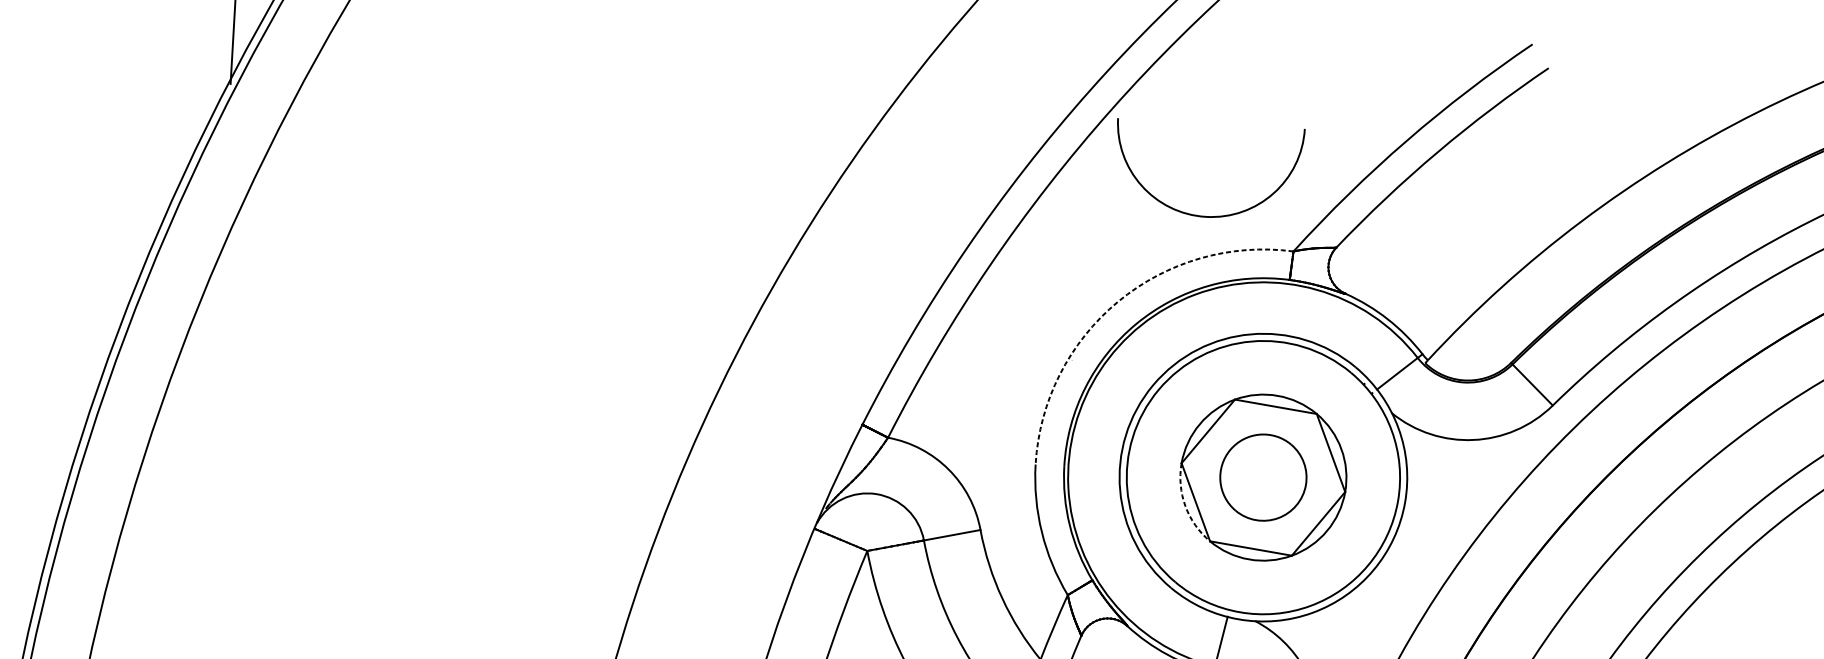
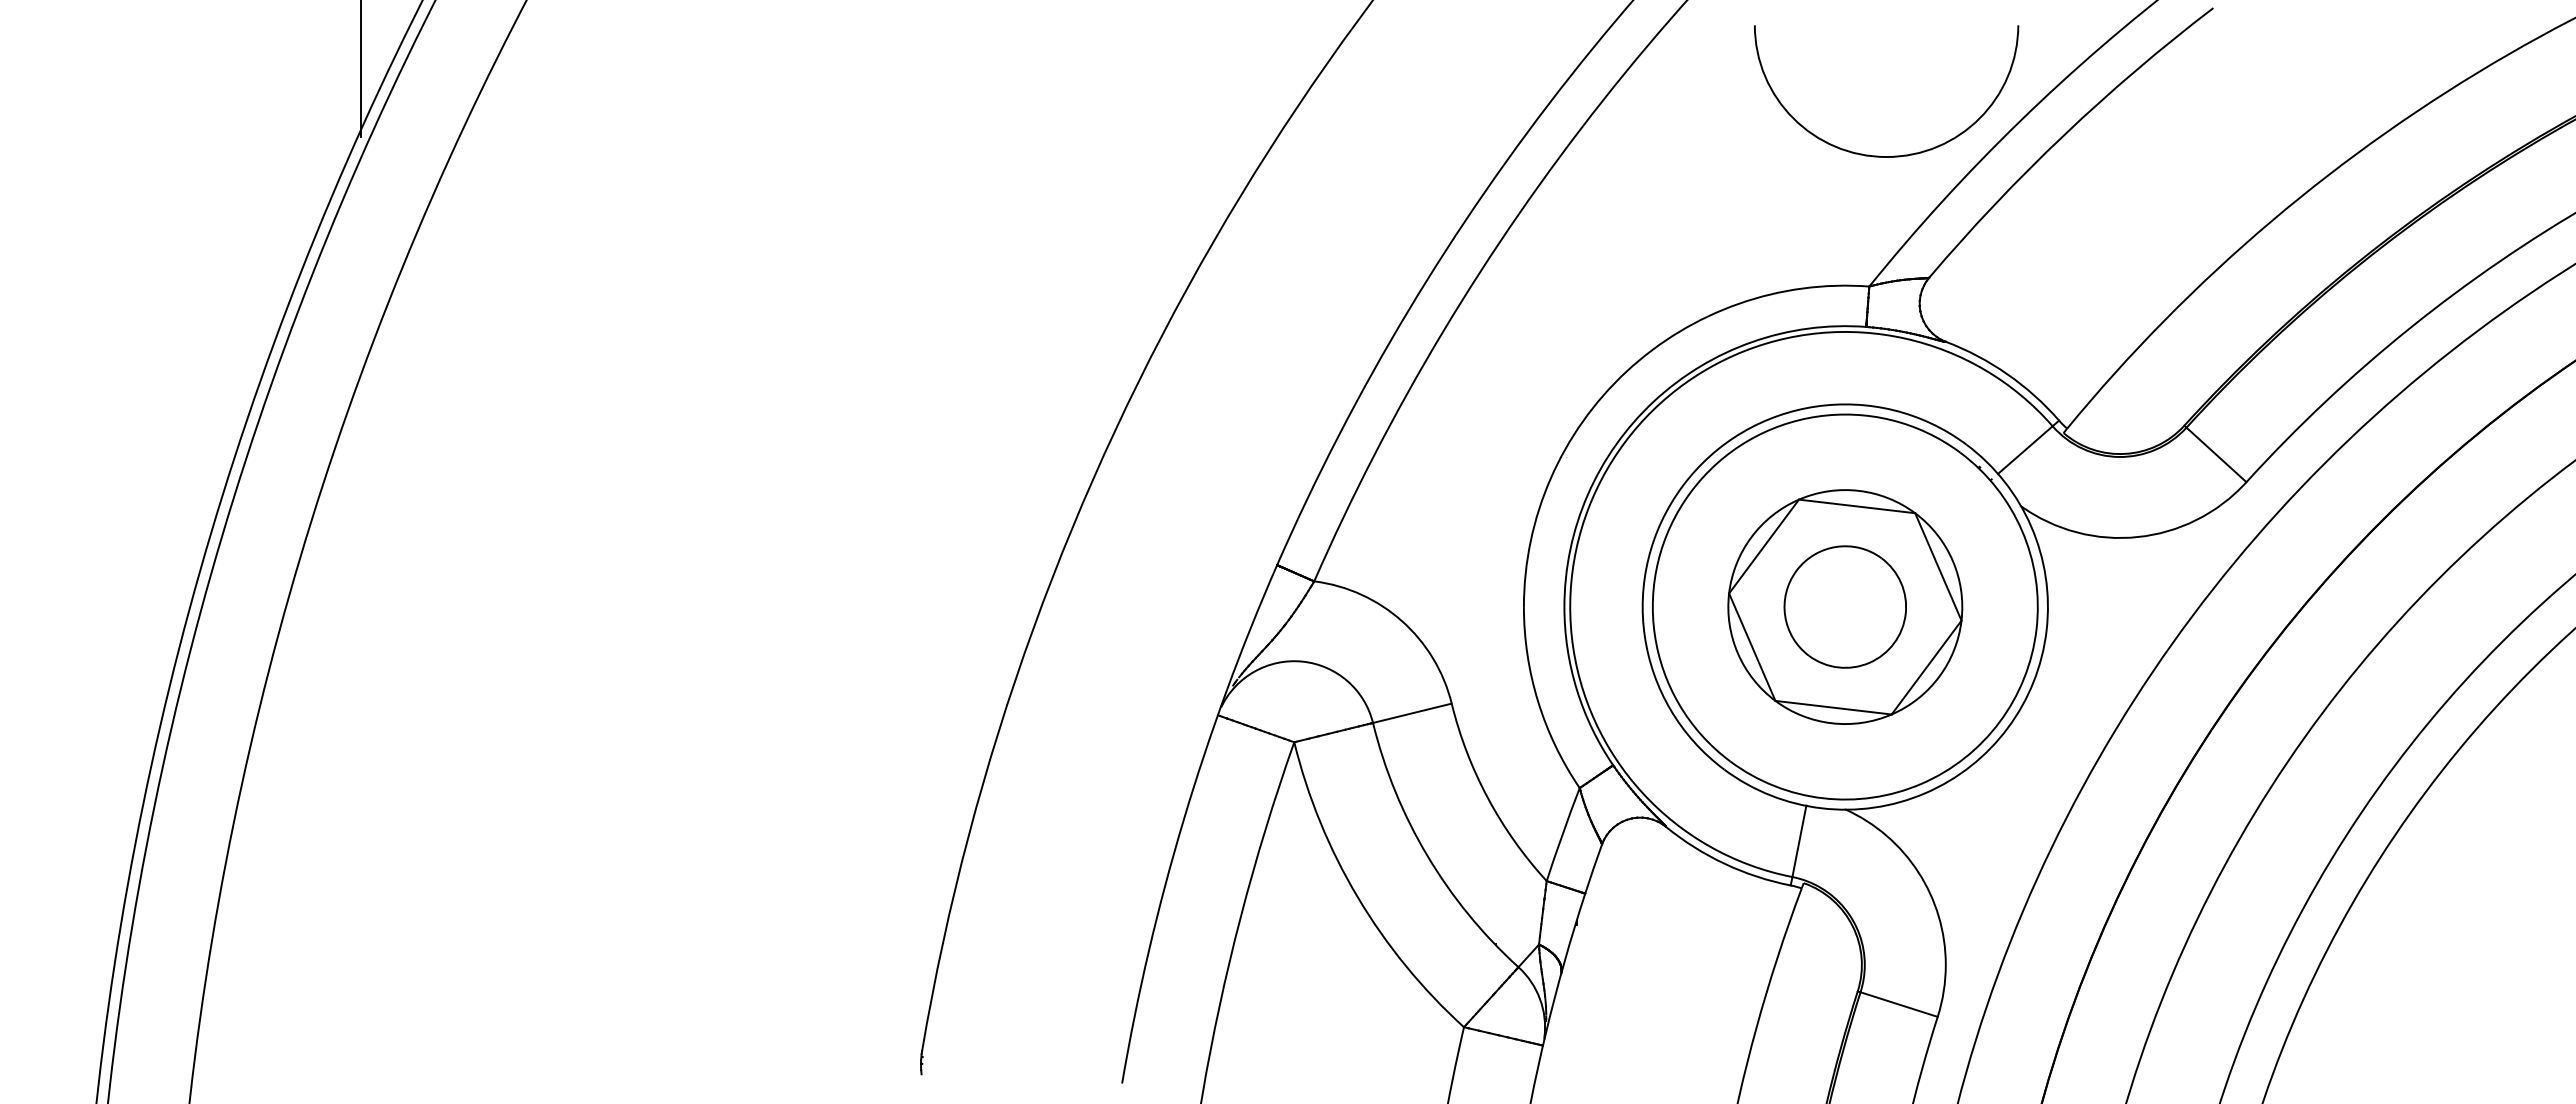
arc: (1200, 215) -> (1878, 155), moved
arc: (1117, 301) -> (1626, 371), dashed -> solid
arc: (1185, 506) -> (1737, 653), dashed -> solid

